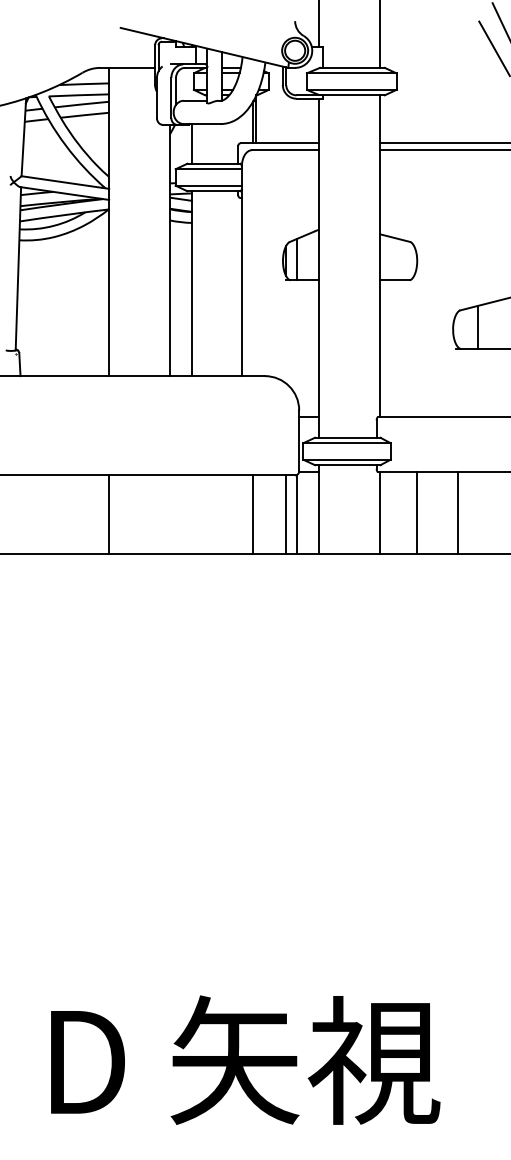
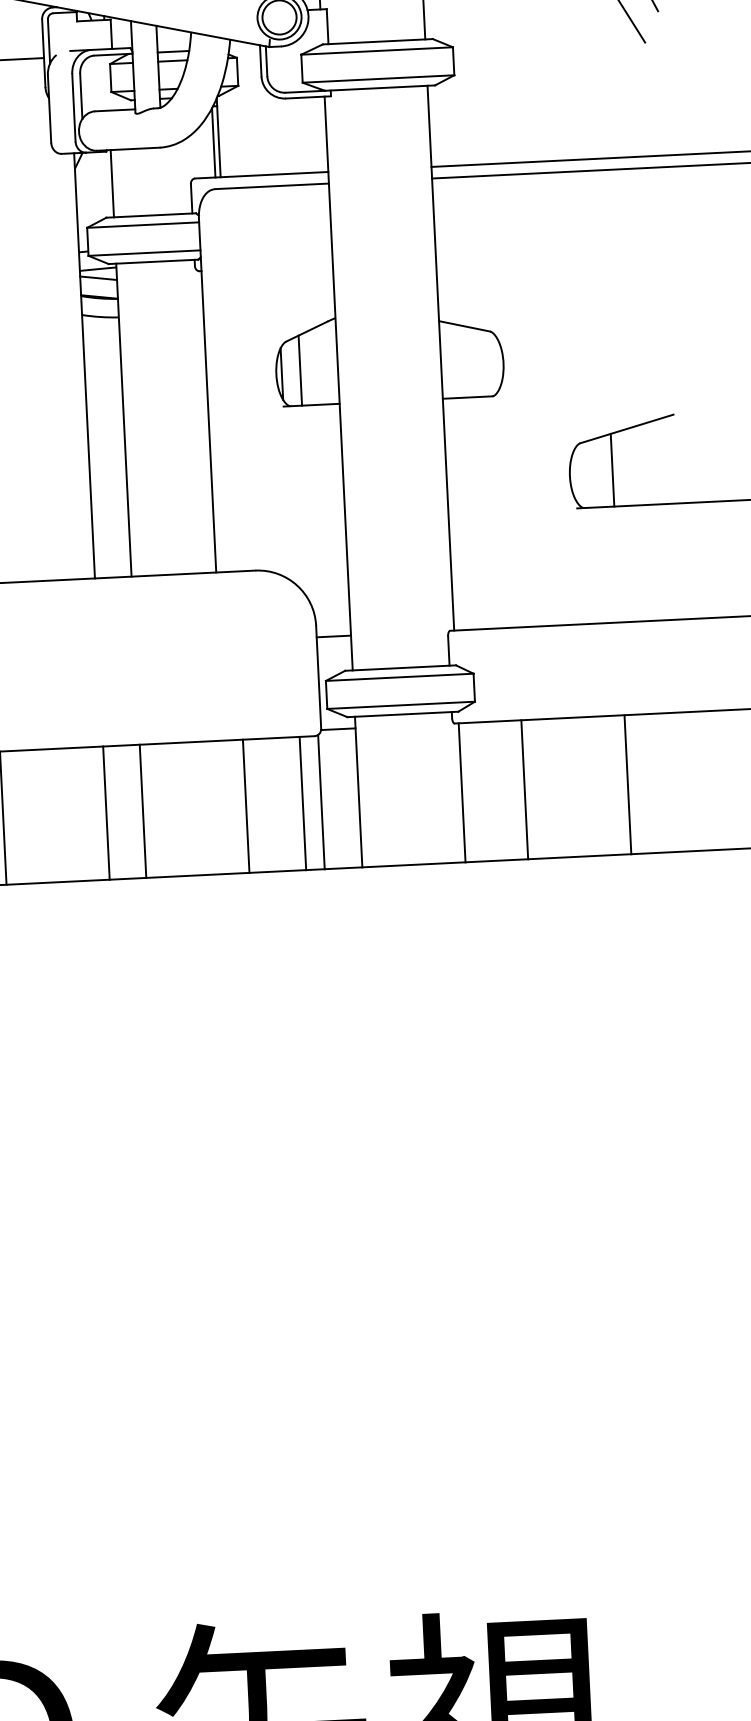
line: (458, 513) -> (628, 785), moved
line: (170, 514) -> (106, 812), added
line: (191, 514) -> (142, 810), added

